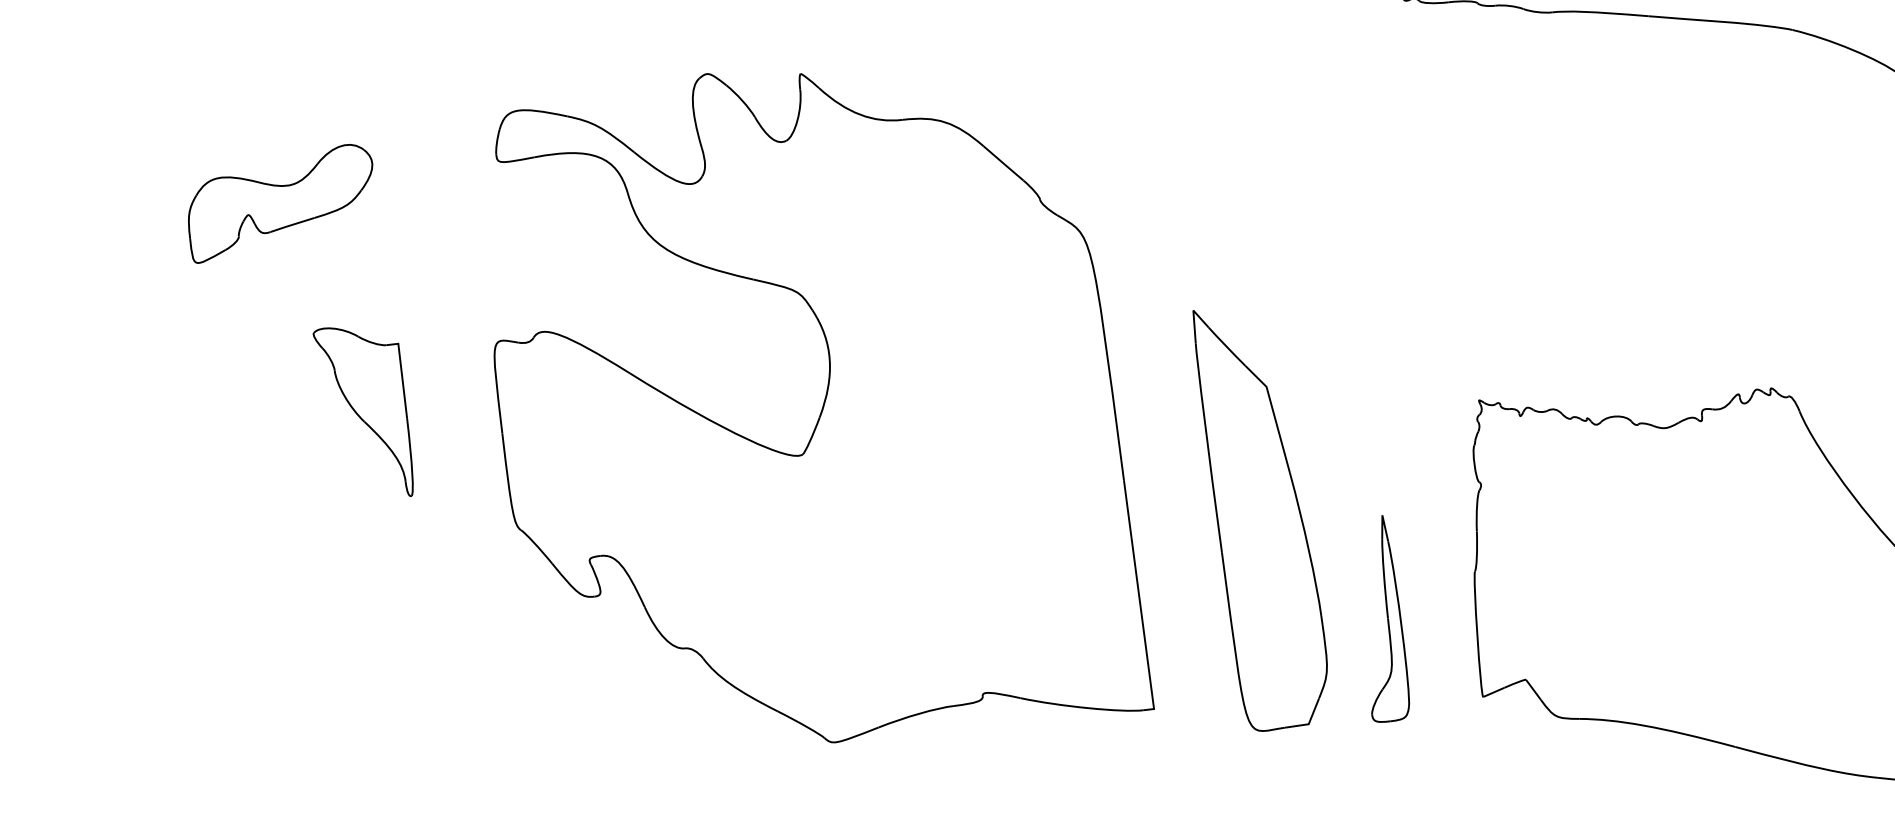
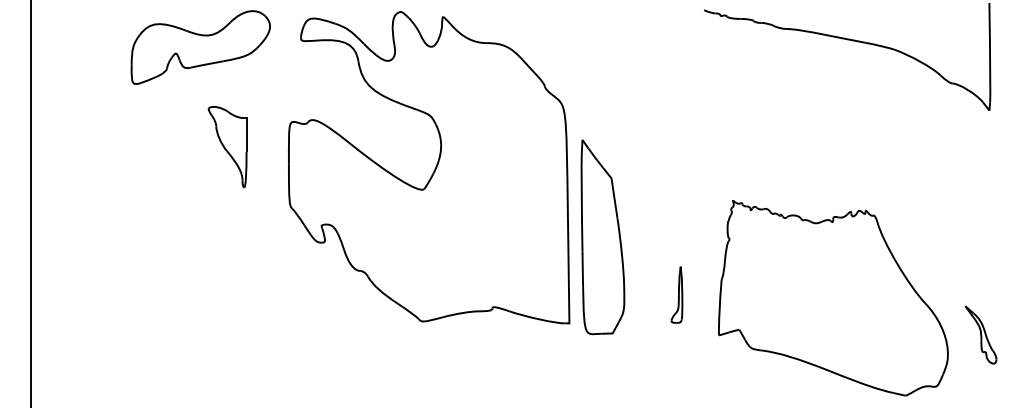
part: (282, 202) -> (201, 47), size x1.6
part: (1262, 517) -> (602, 237), moved
part: (1379, 618) -> (676, 294), size x0.6

